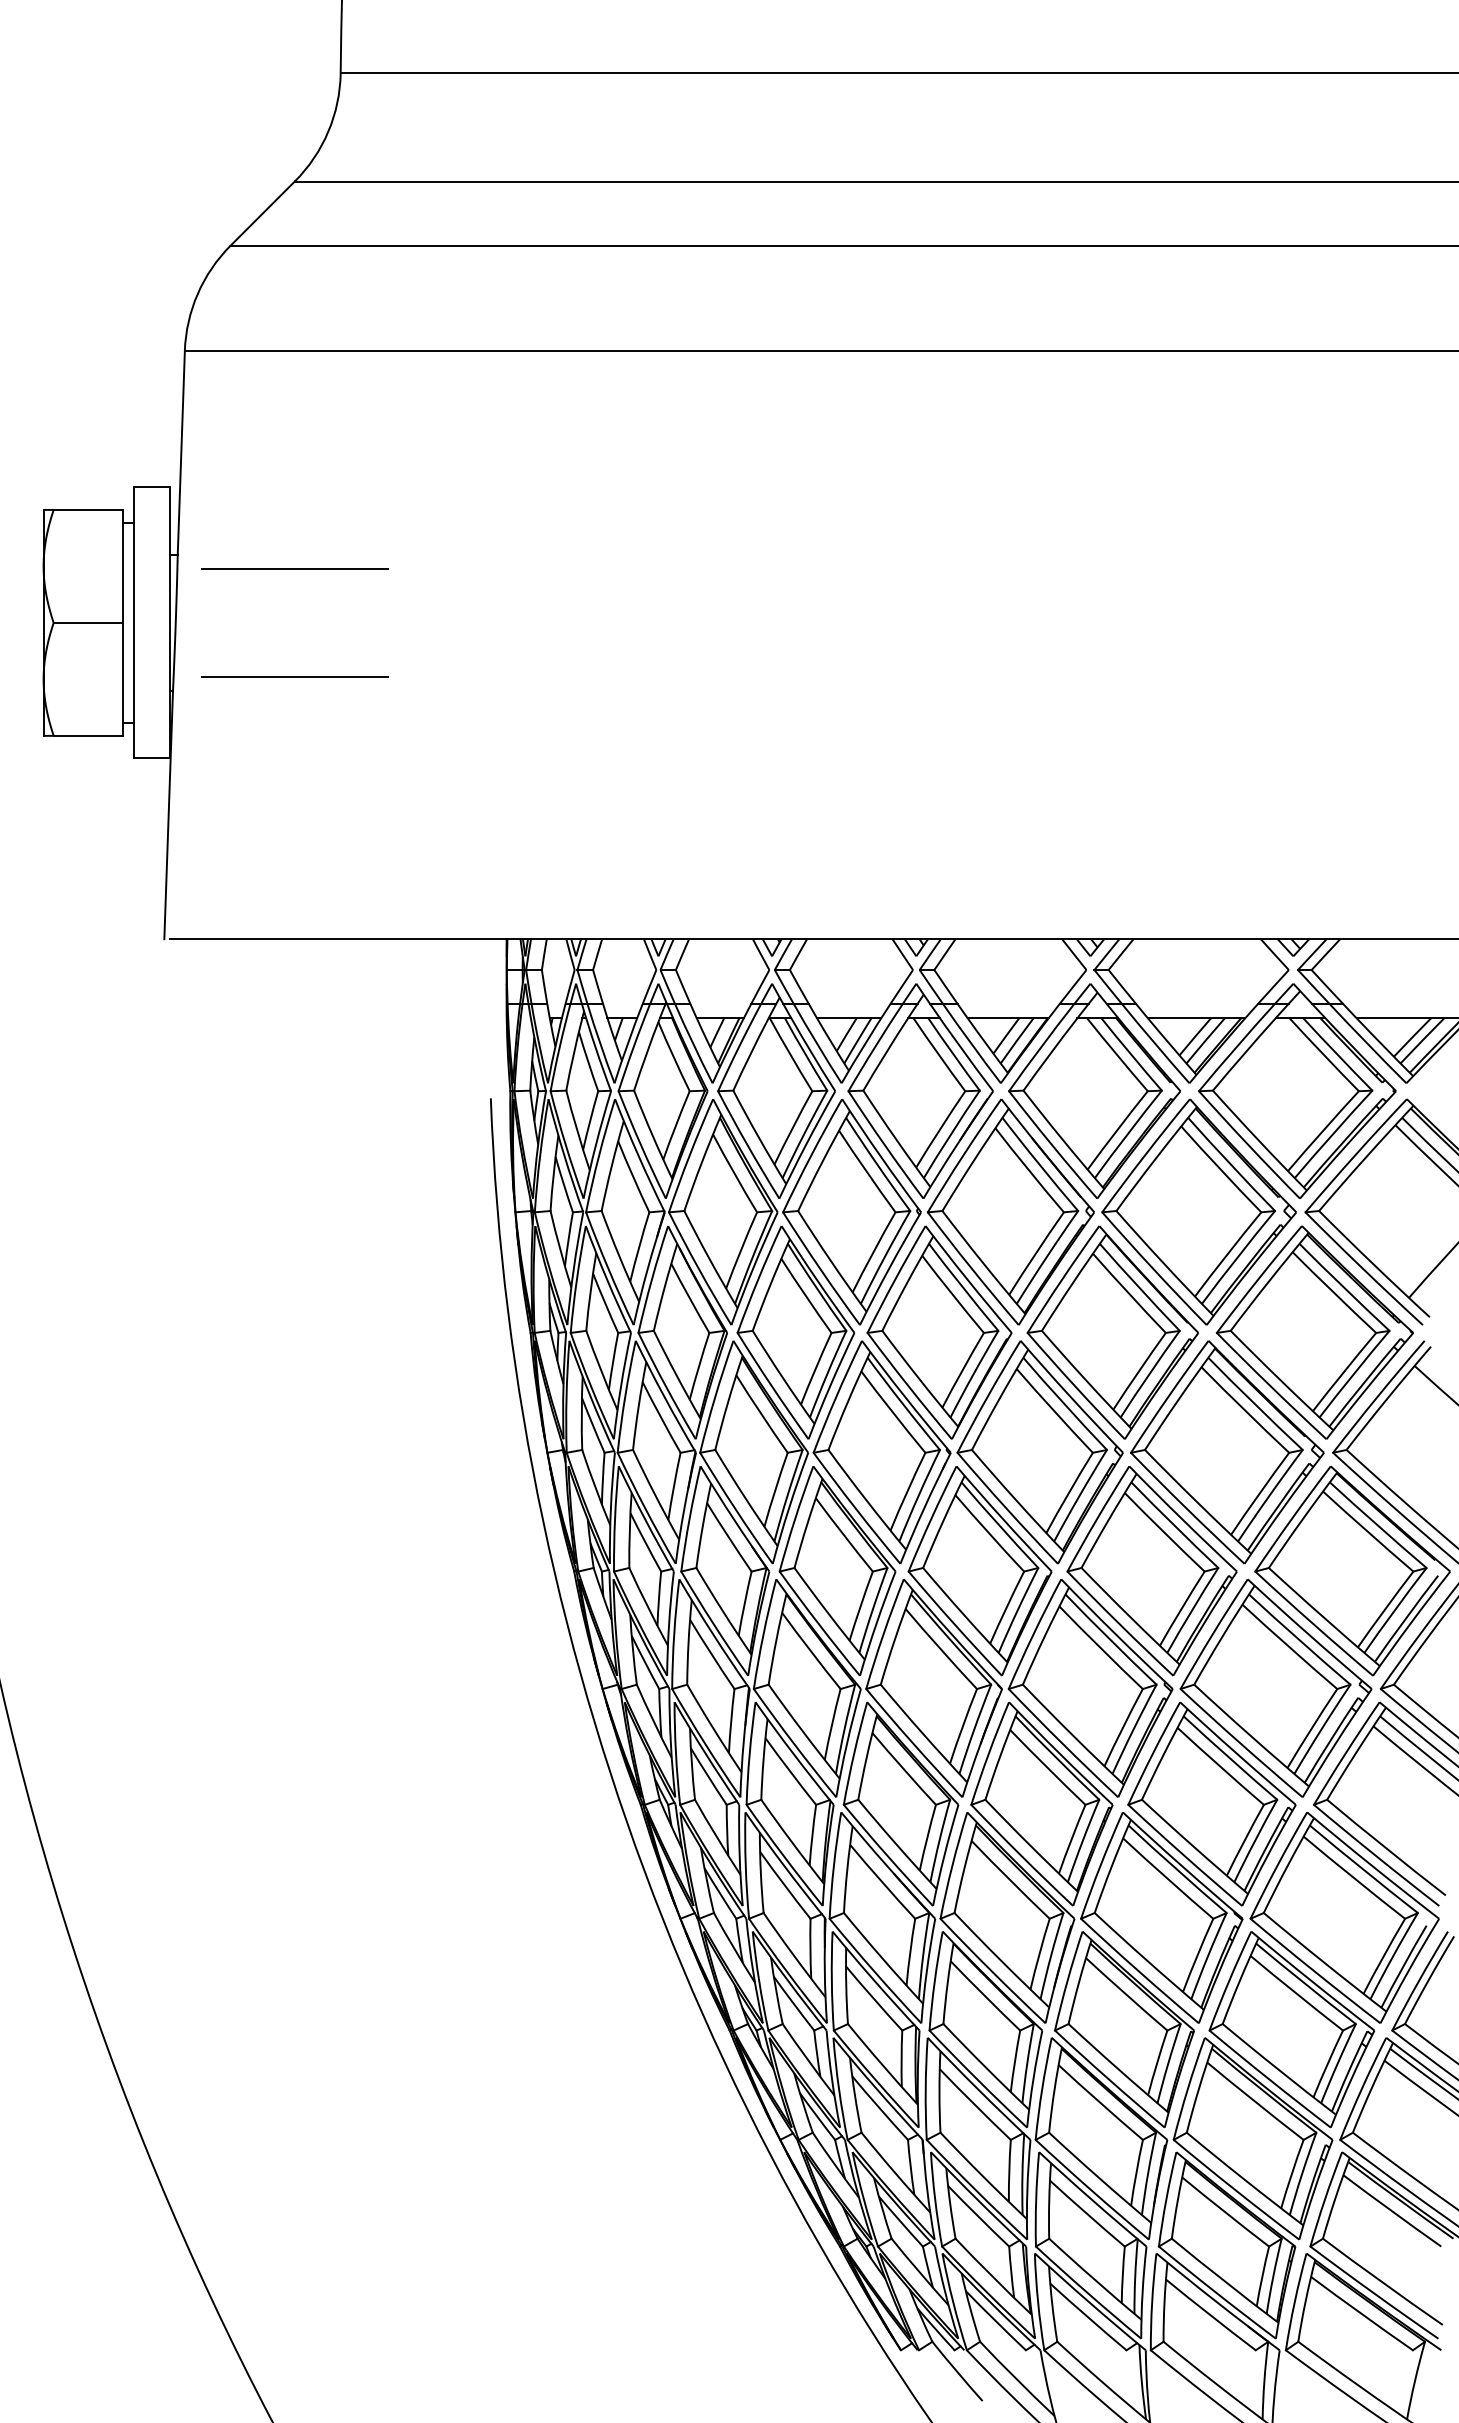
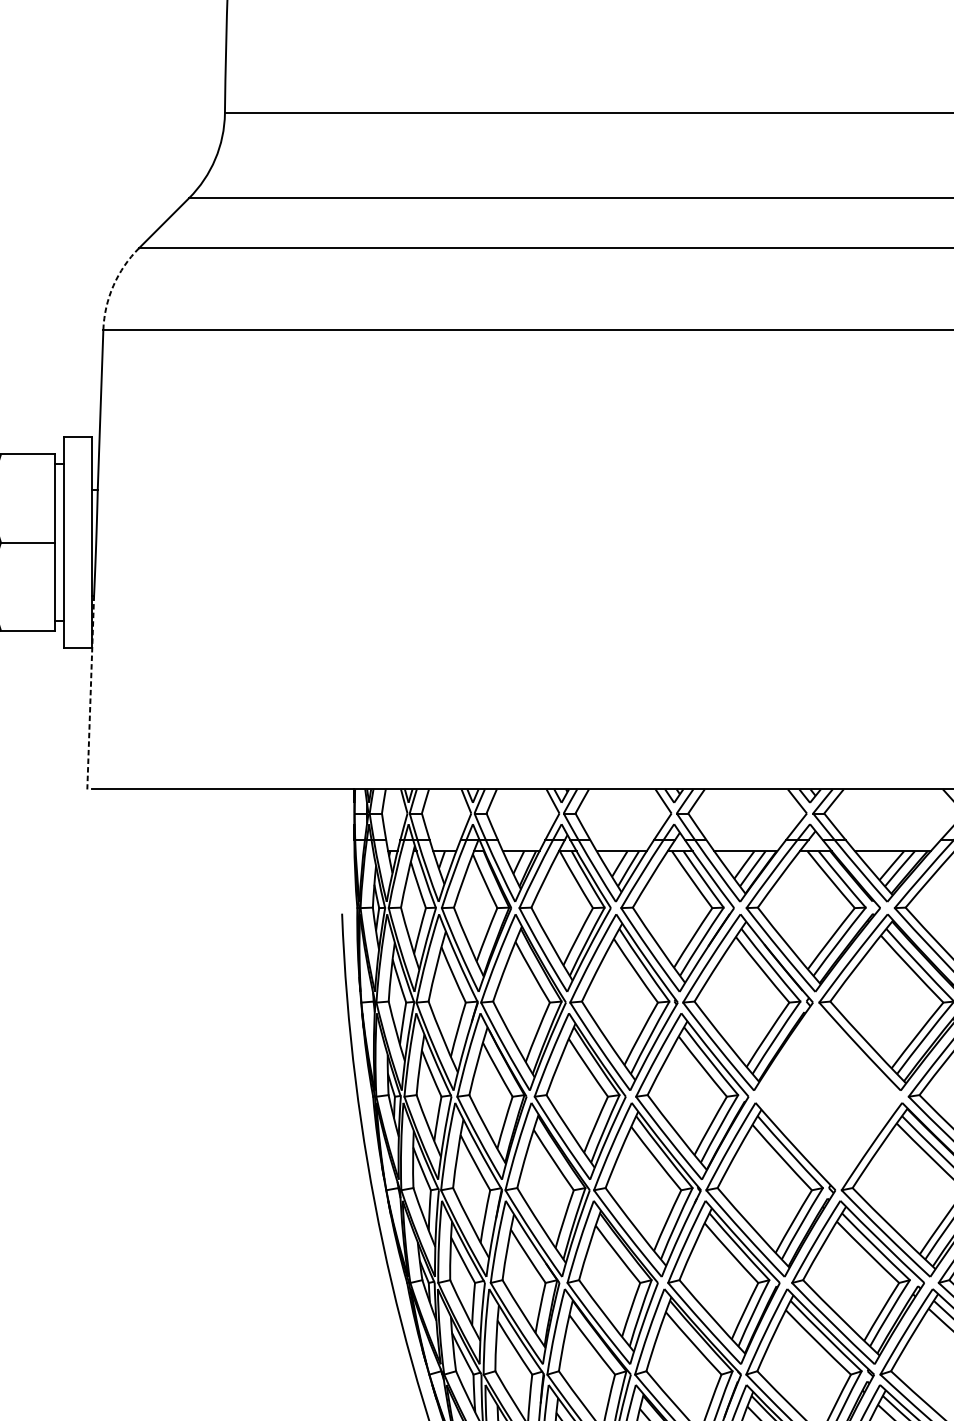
arc: (197, 293) -> (113, 285), solid -> dashed
line: (294, 568) -> (188, 500), removed
line: (294, 677) -> (188, 585), removed
line: (168, 815) -> (90, 692), solid -> dashed
part: (1112, 1332) -> (827, 1096), removed

